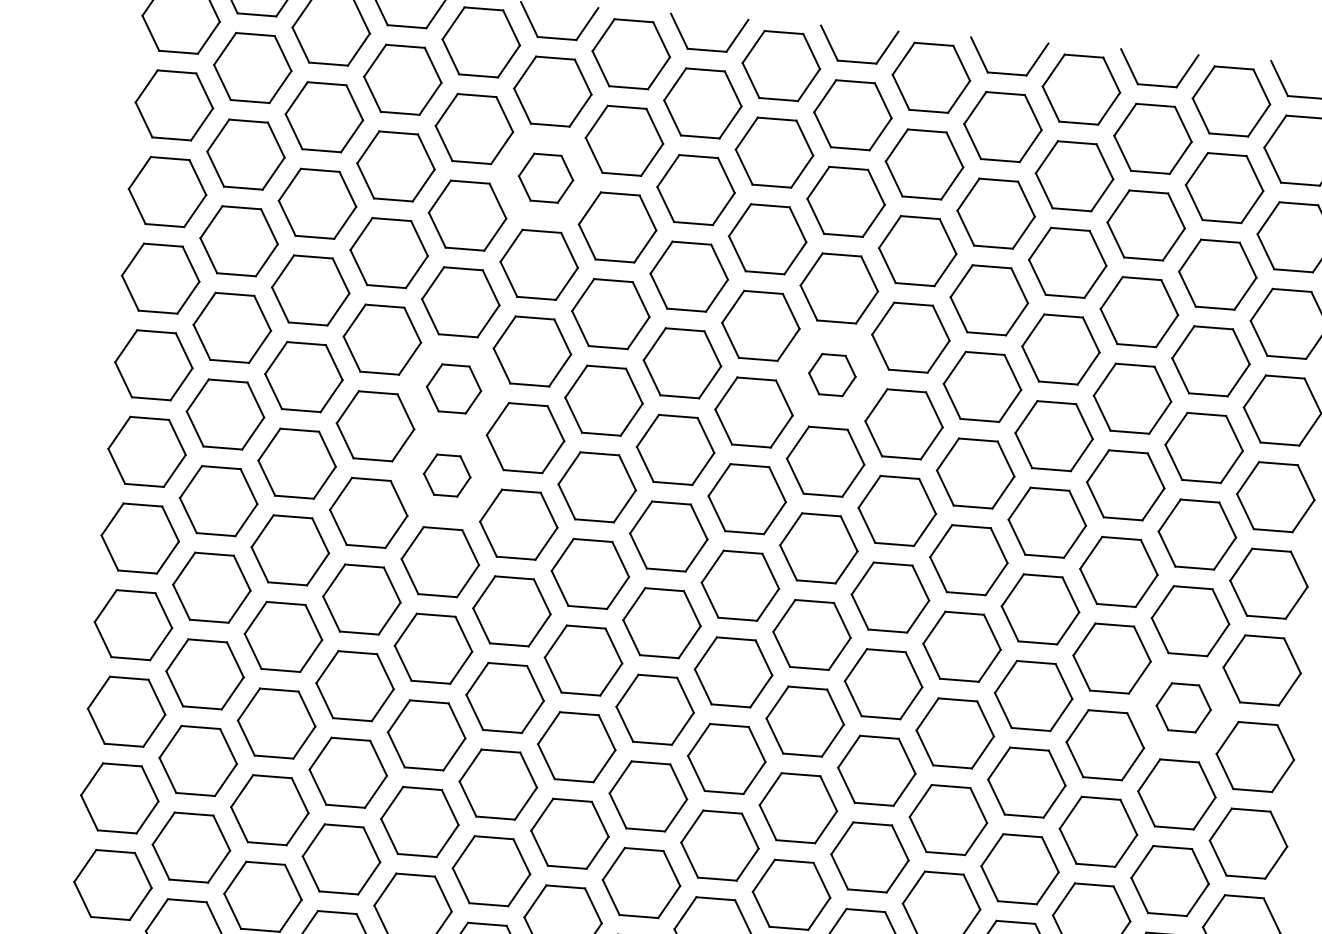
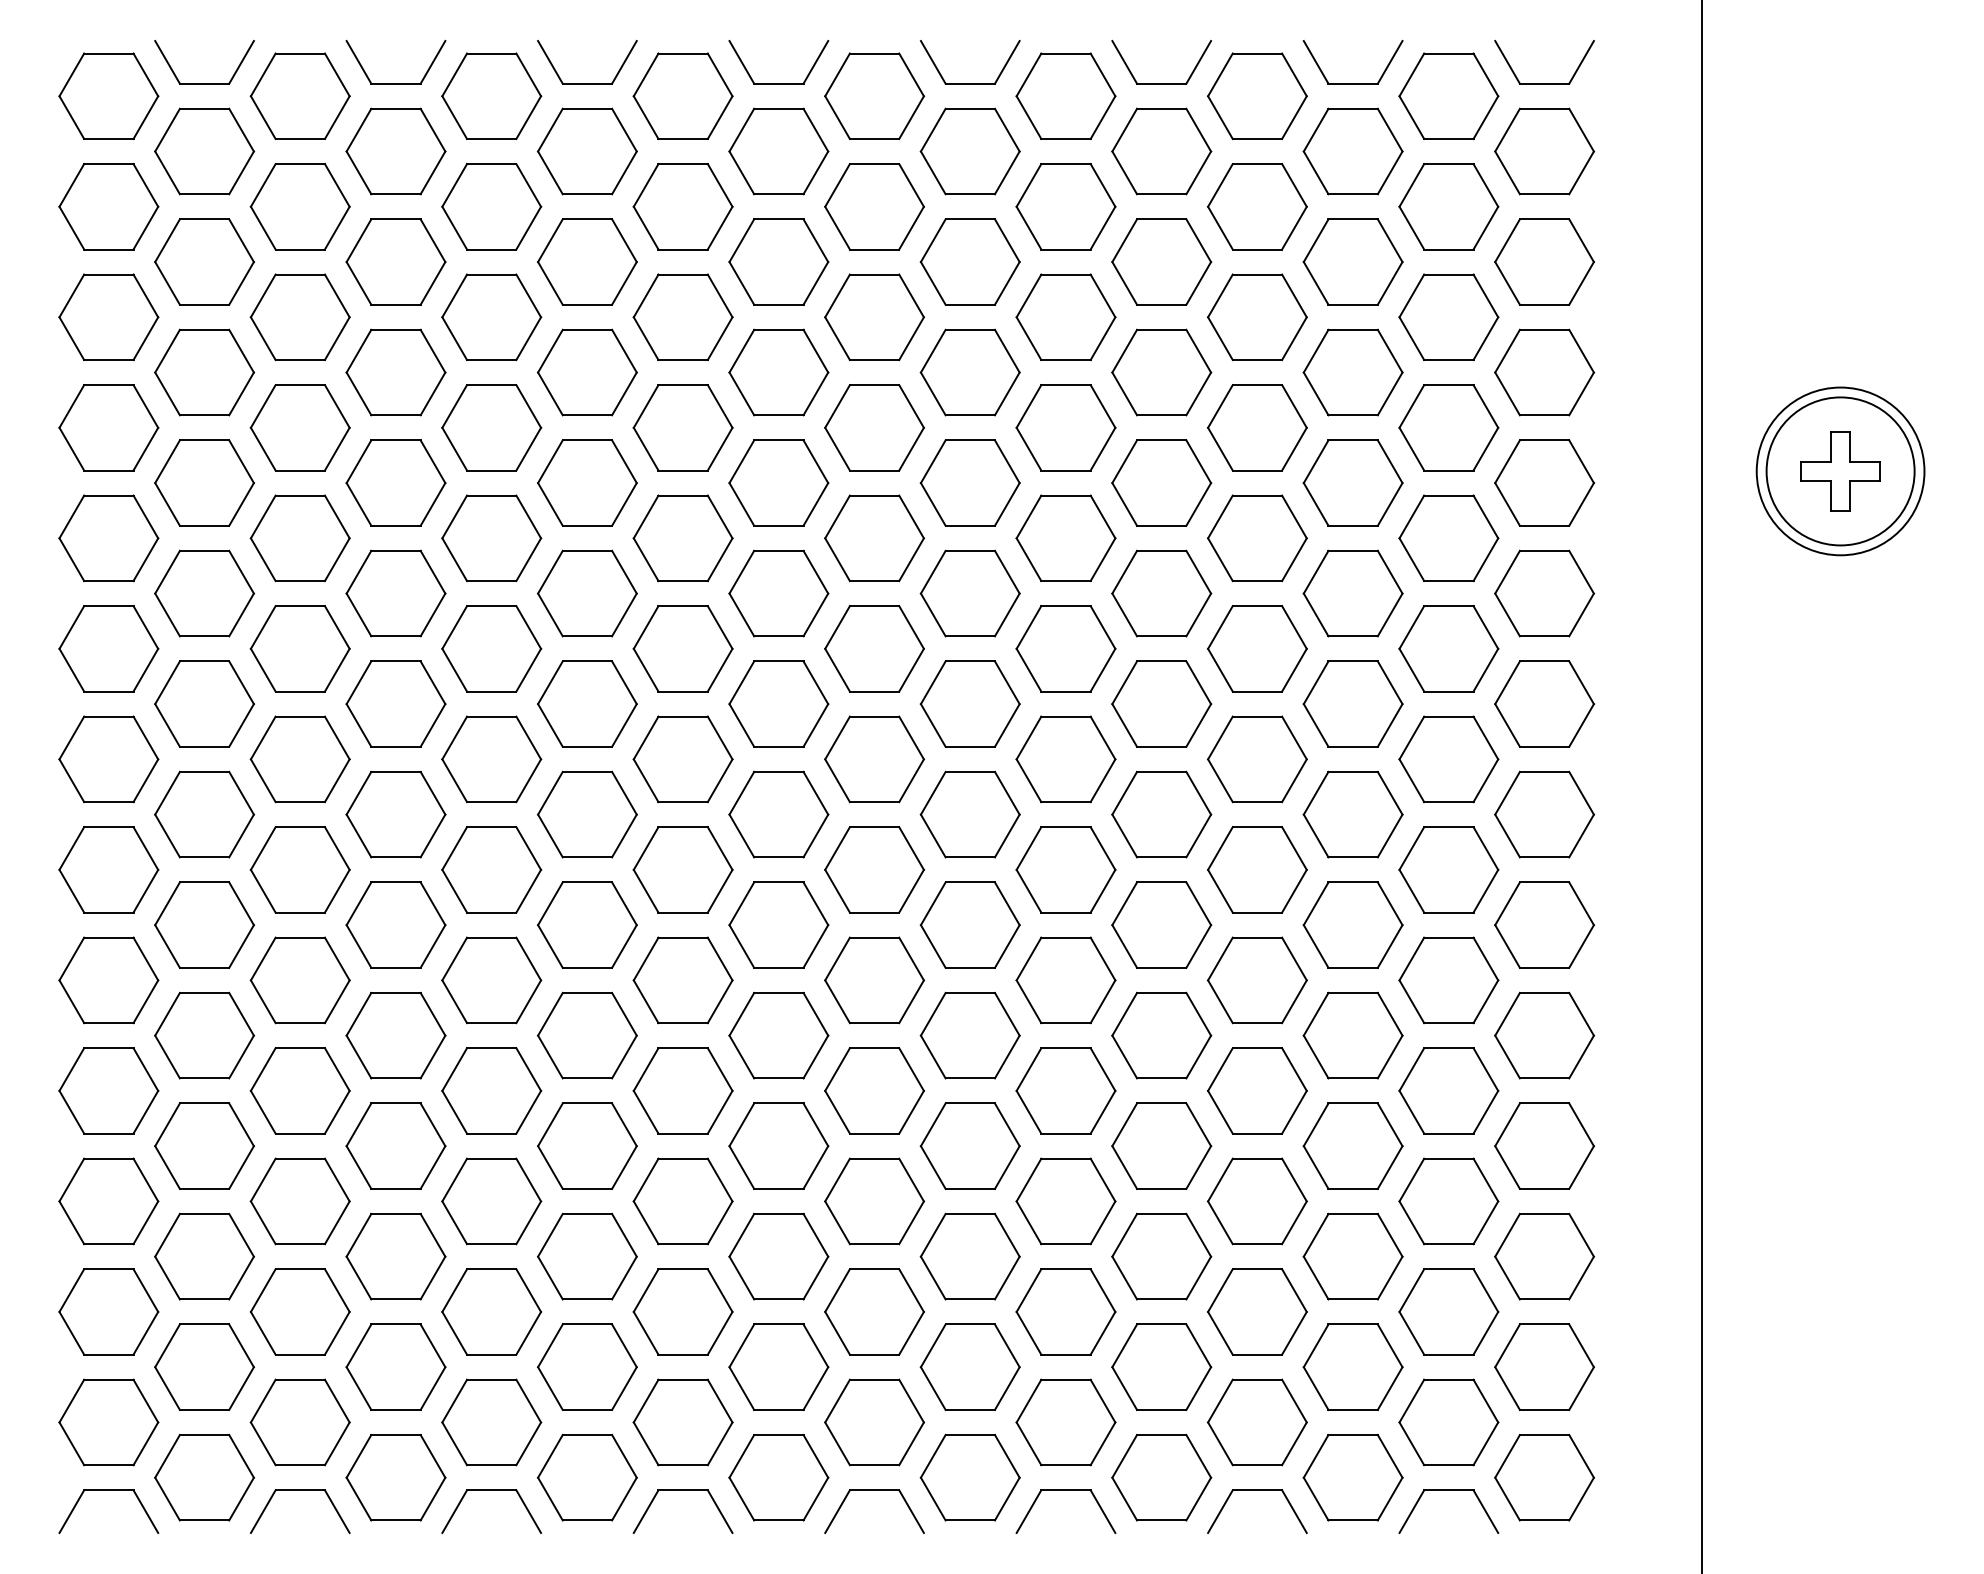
part: (546, 177) -> (587, 261), size x1.43
part: (831, 374) -> (969, 482), size x1.67
part: (453, 389) -> (491, 538), size x1.43
part: (447, 475) -> (491, 648), size x1.67
part: (1183, 707) -> (1448, 869), size x1.43

